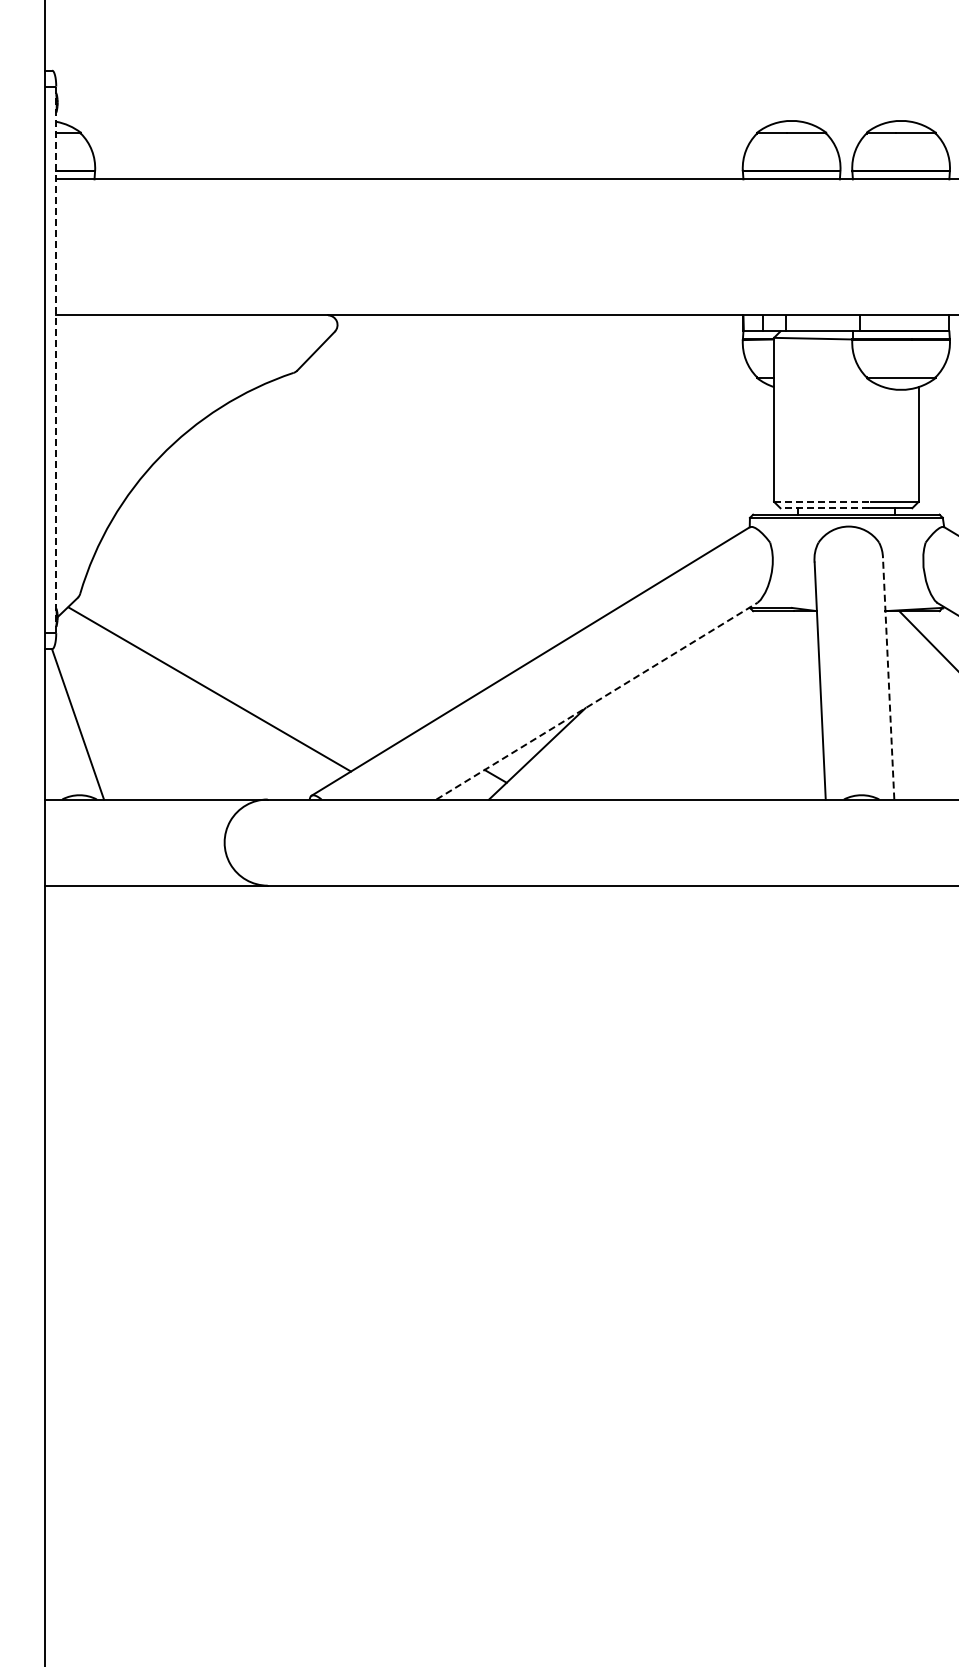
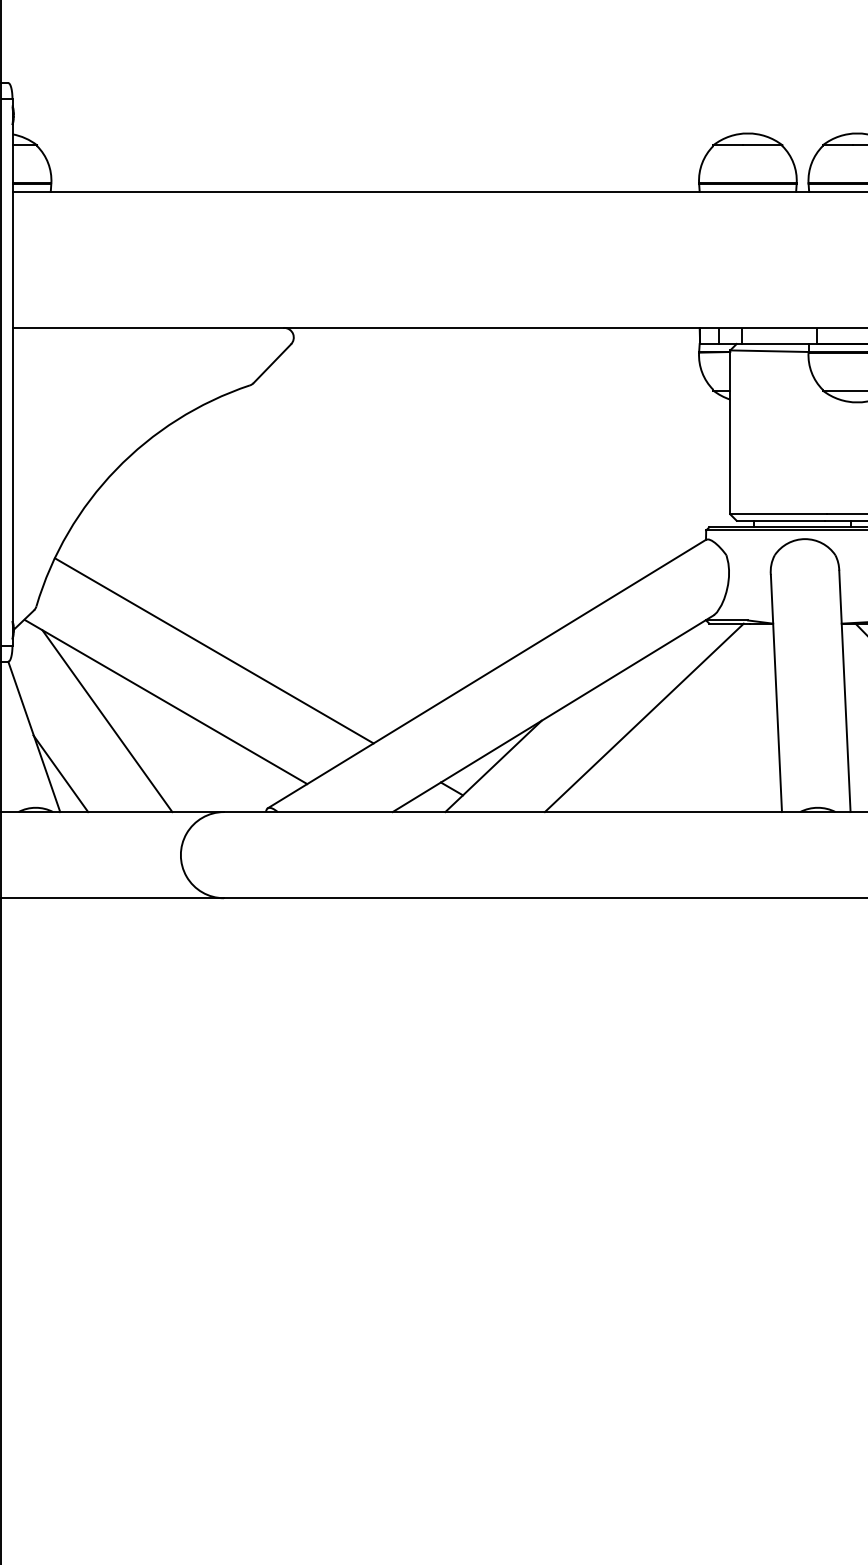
line: (56, 360) -> (12, 373), dashed -> solid
line: (823, 501) -> (779, 514), dashed -> solid
line: (824, 508) -> (780, 521), dashed -> solid
line: (257, 637) -> (213, 650), added
line: (888, 678) -> (844, 691), dashed -> solid
line: (597, 700) -> (553, 713), dashed -> solid
line: (687, 705) -> (643, 718), added
line: (151, 708) -> (107, 721), added
line: (104, 760) -> (60, 773), added

